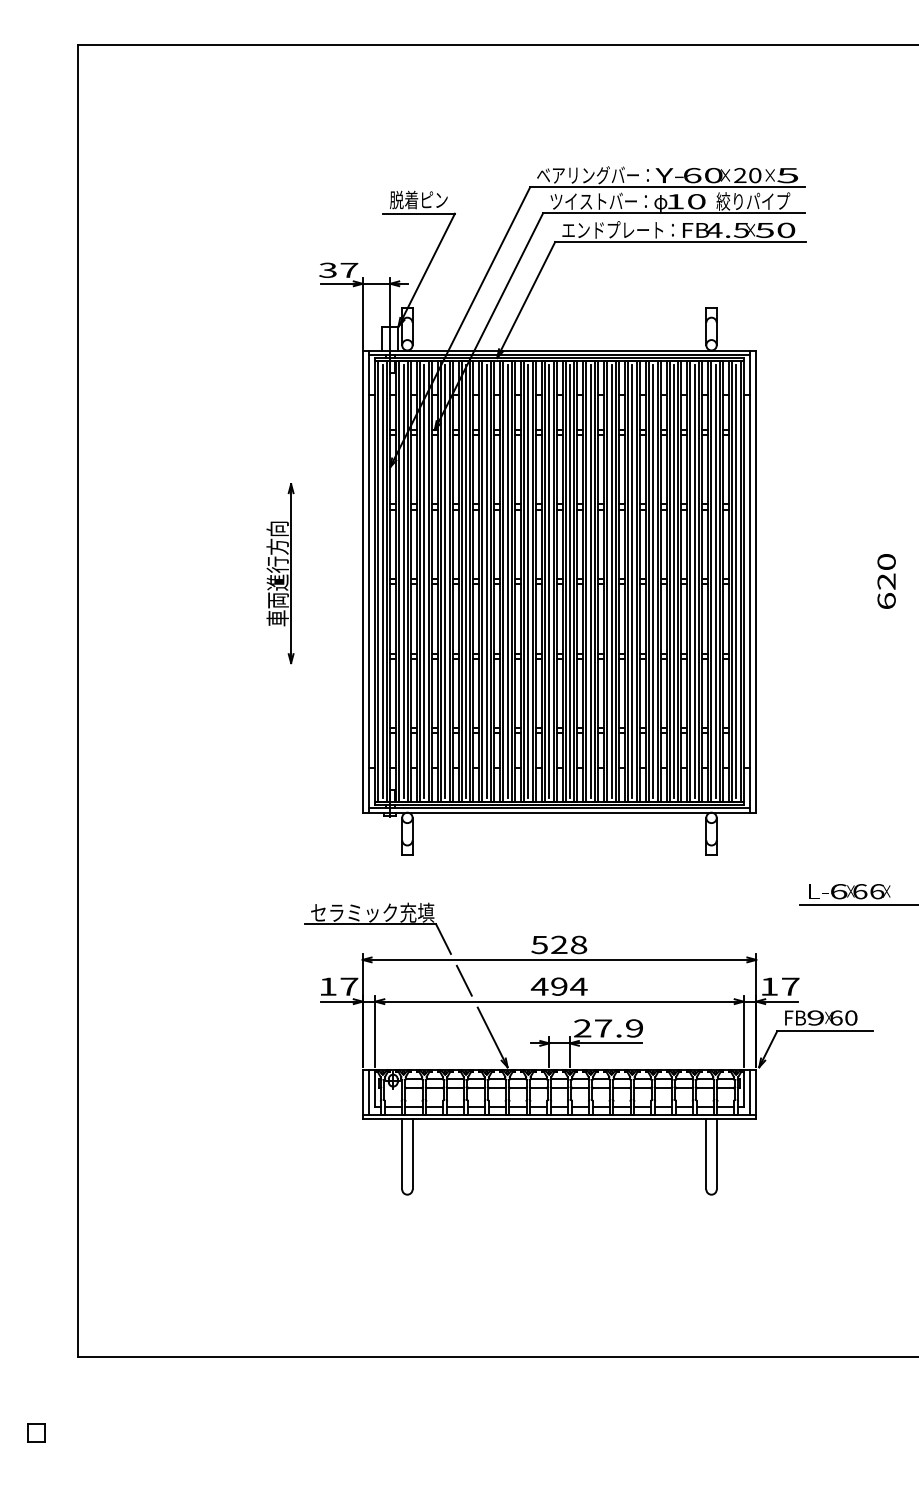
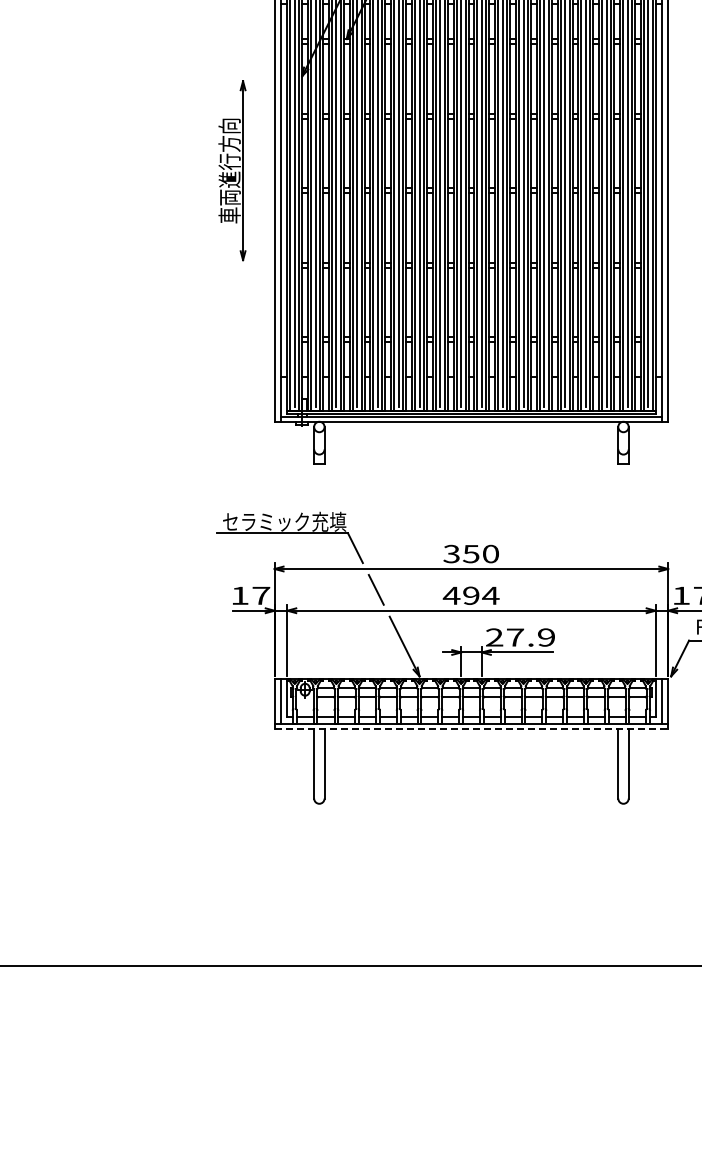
part: (280, 573) -> (232, 170), moved
text: (559, 944) -> (471, 553), 528 -> 350
line: (559, 1119) -> (471, 728), solid -> dashed

